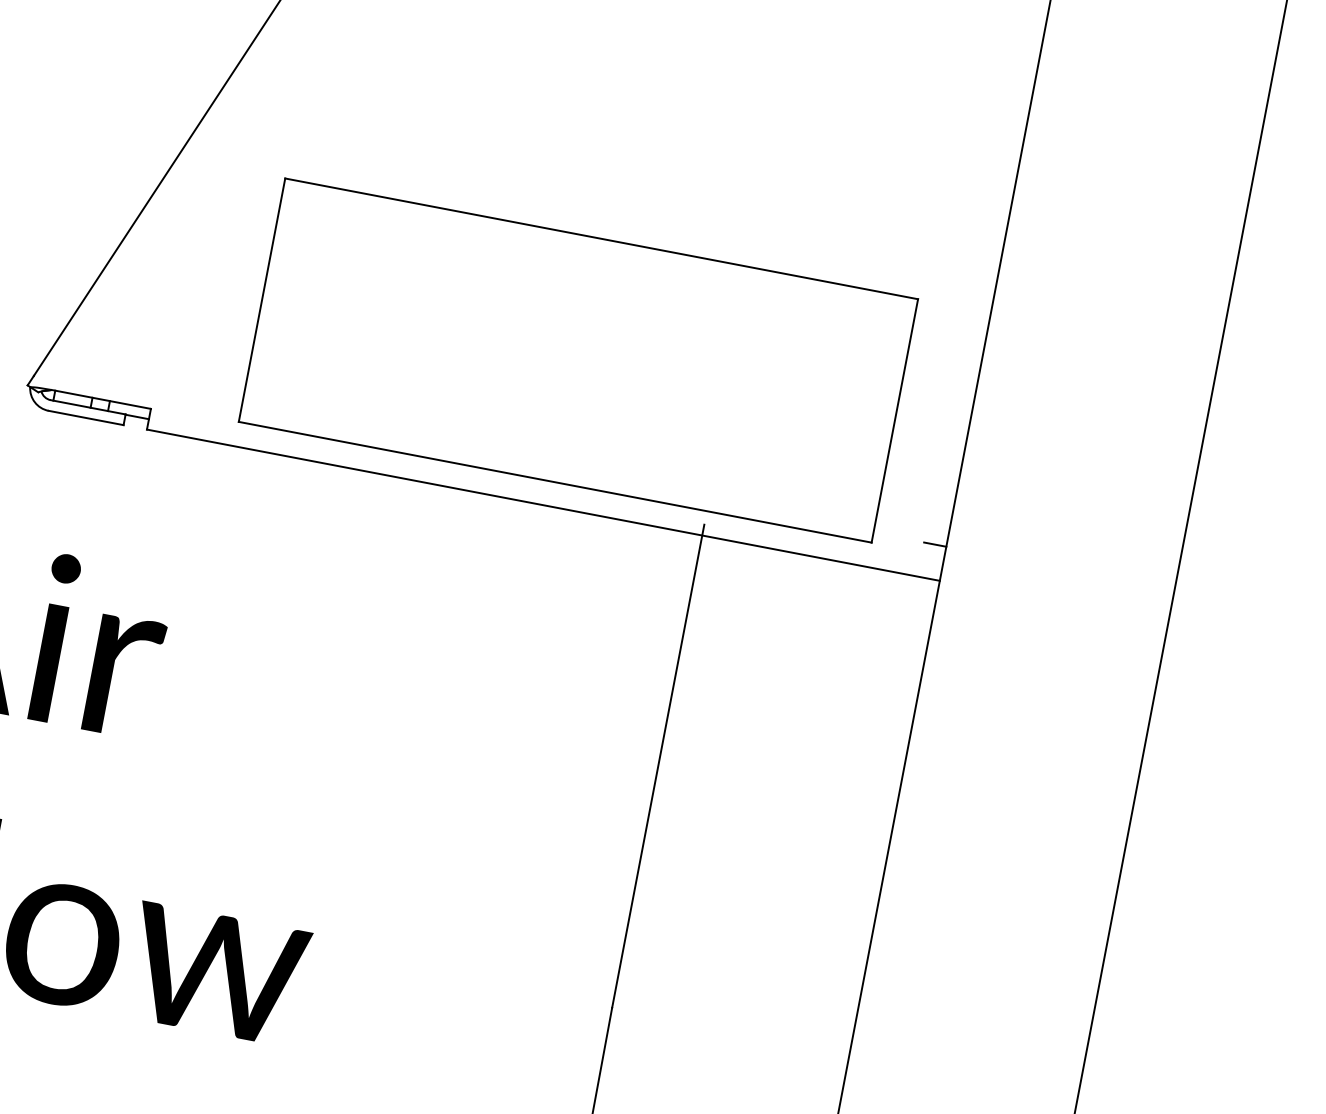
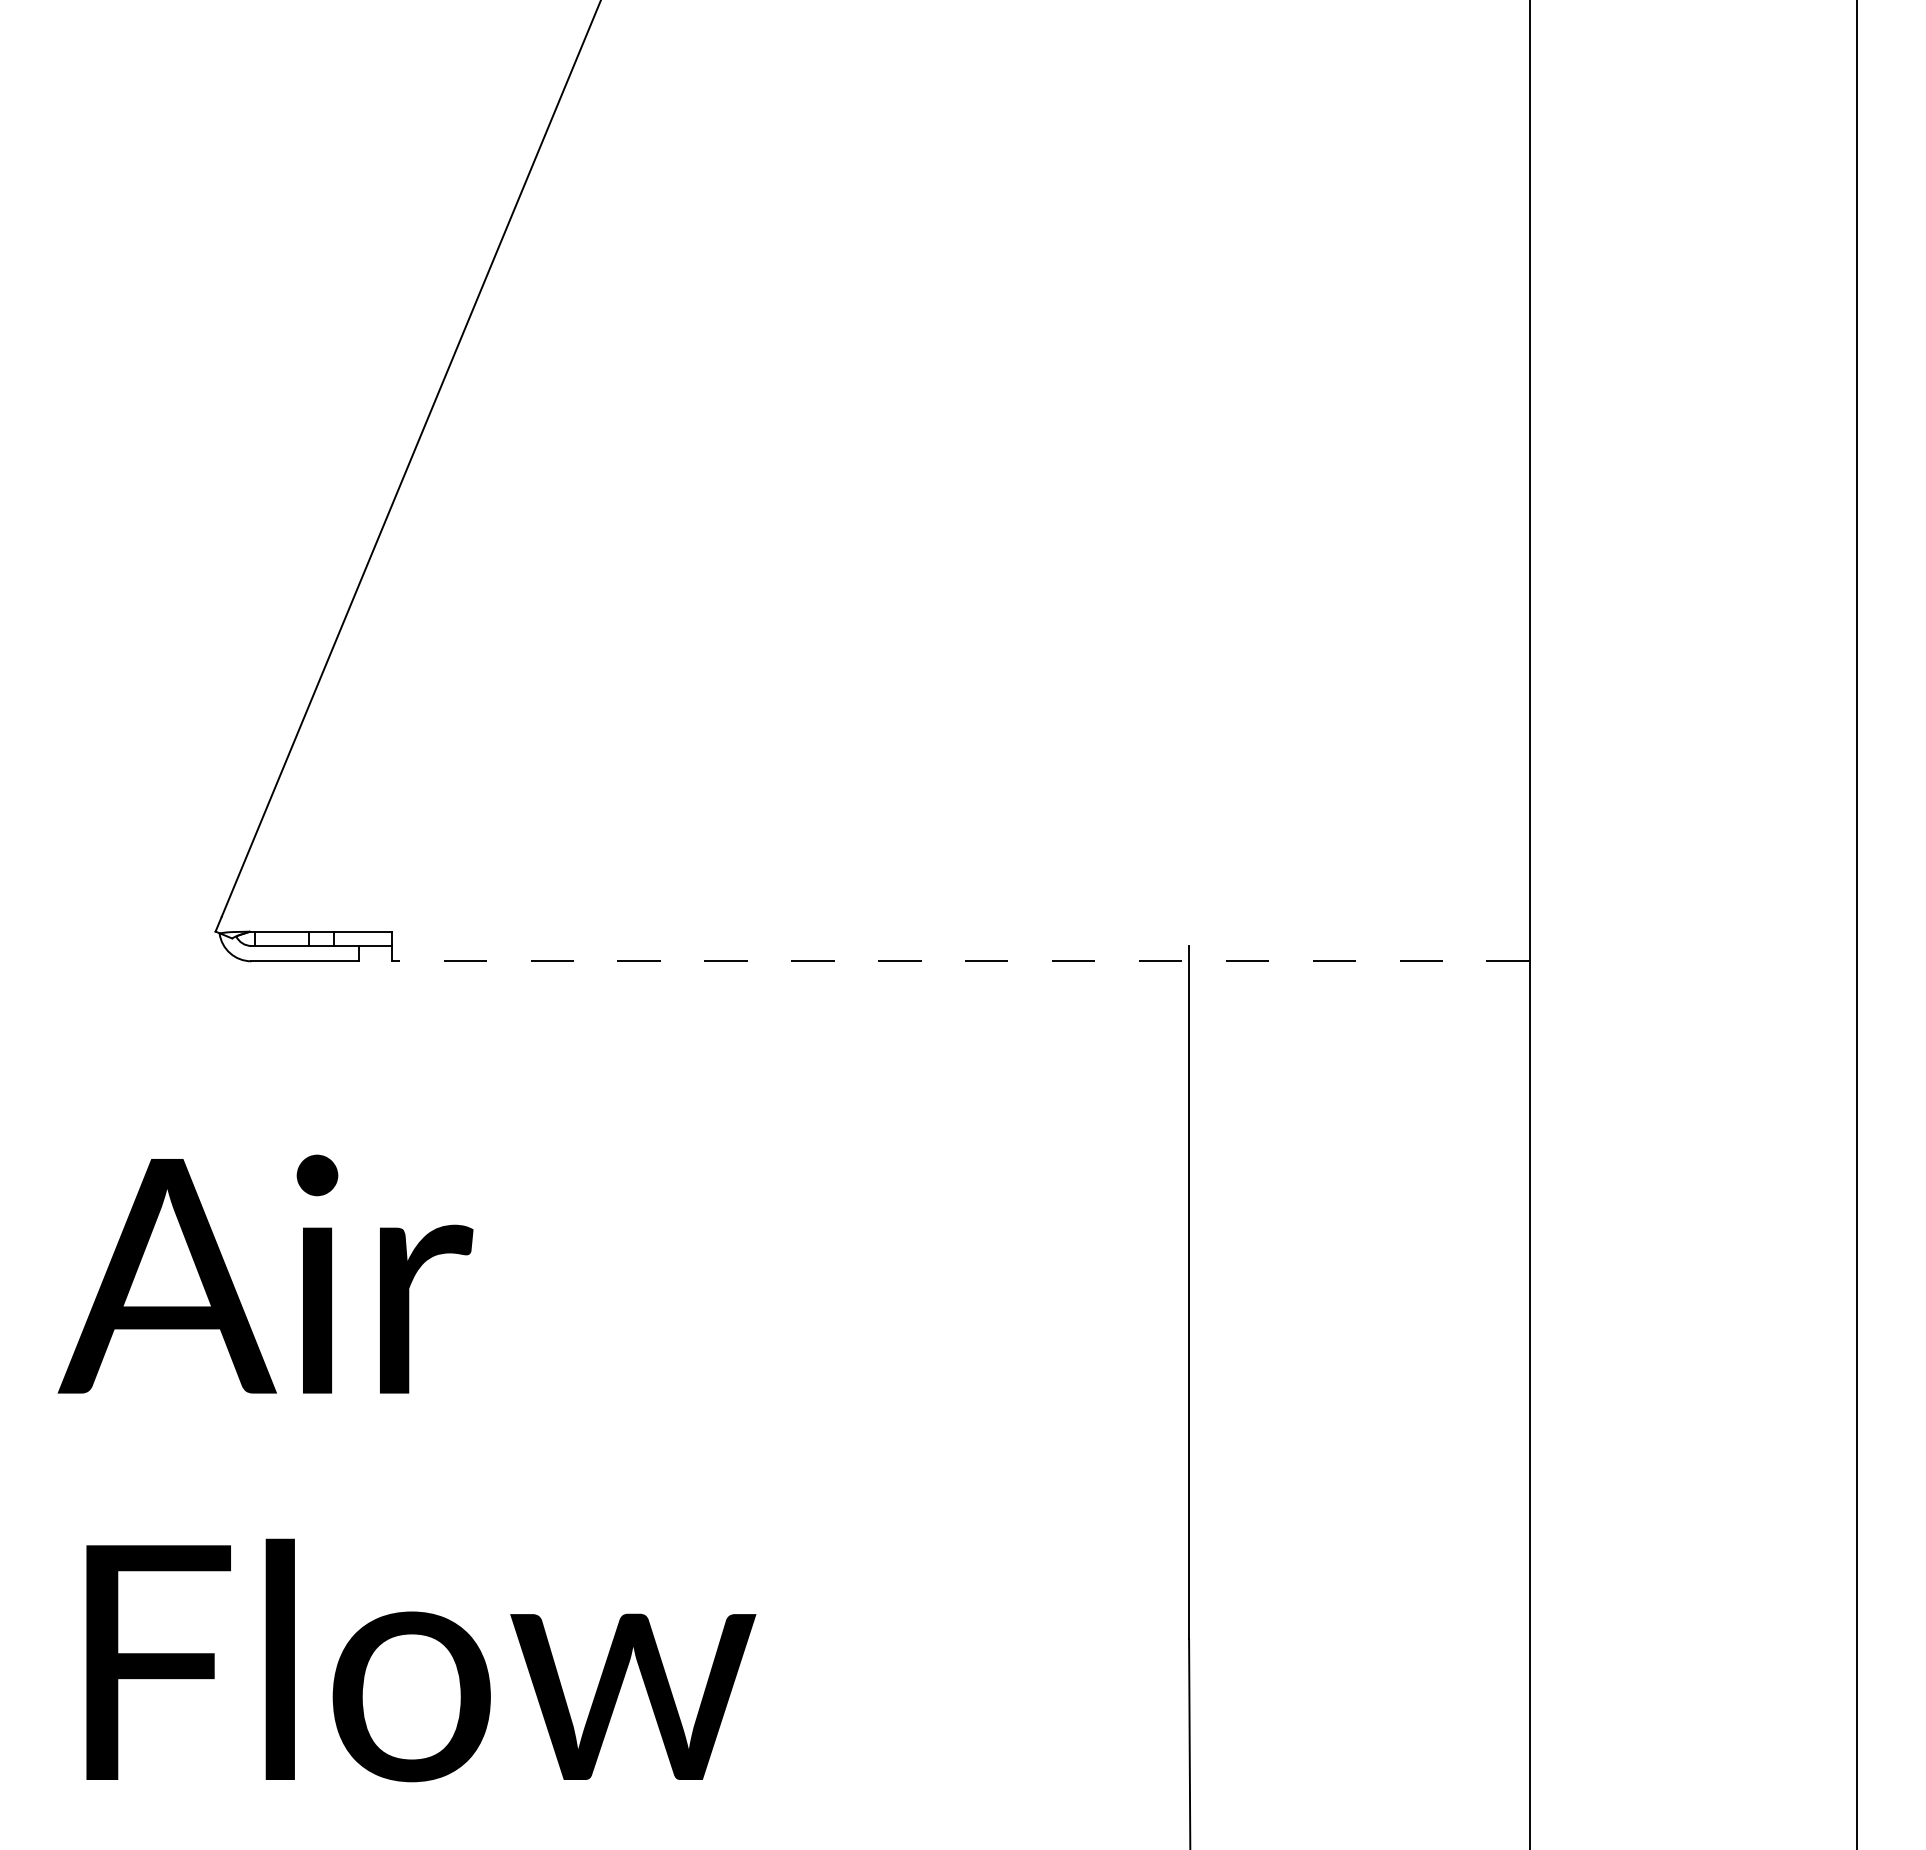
part: (578, 360) -> (971, 751), removed
line: (543, 505) -> (961, 961), solid -> dashed
line: (934, 544) -> (1513, 912), removed

